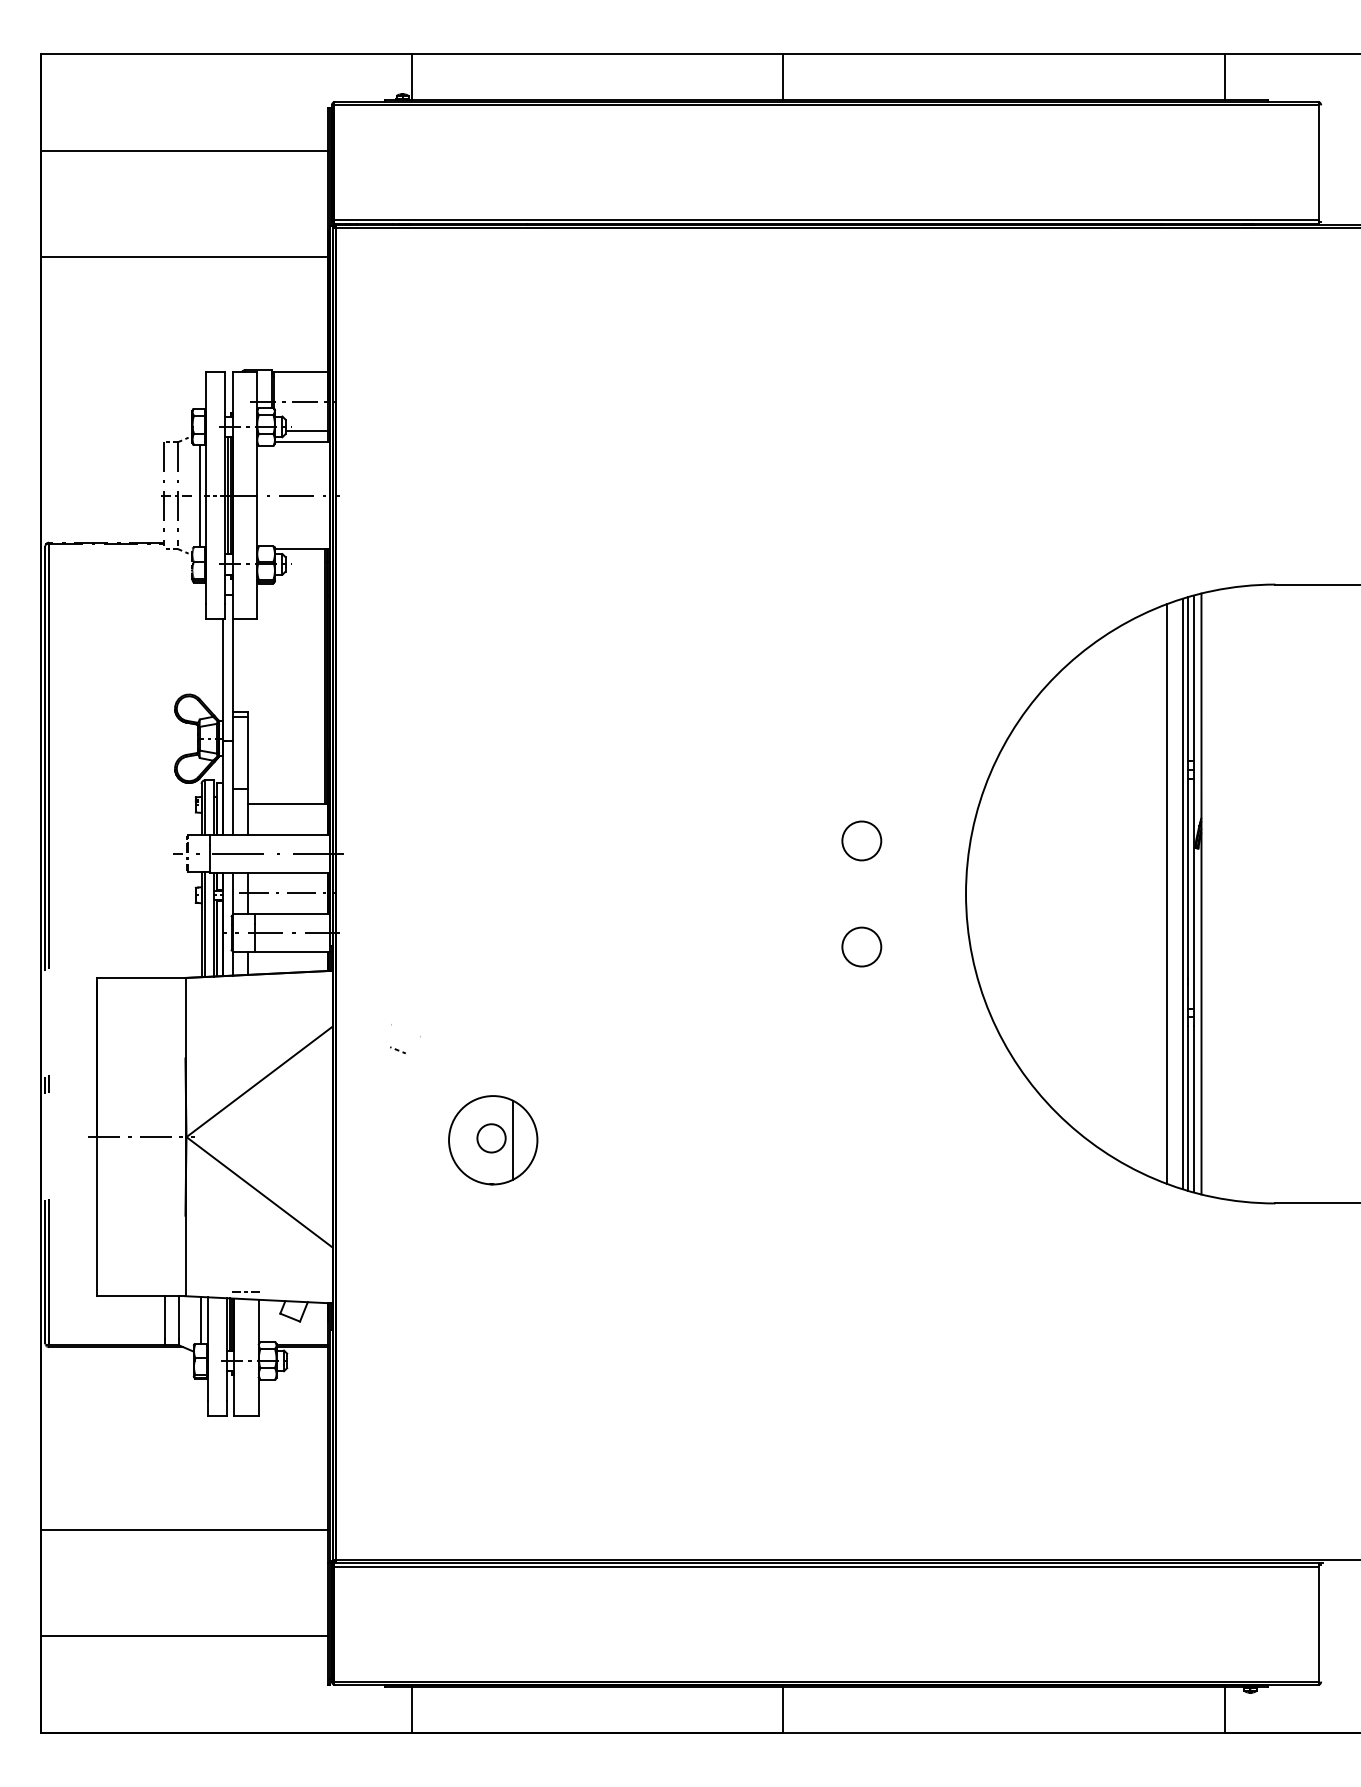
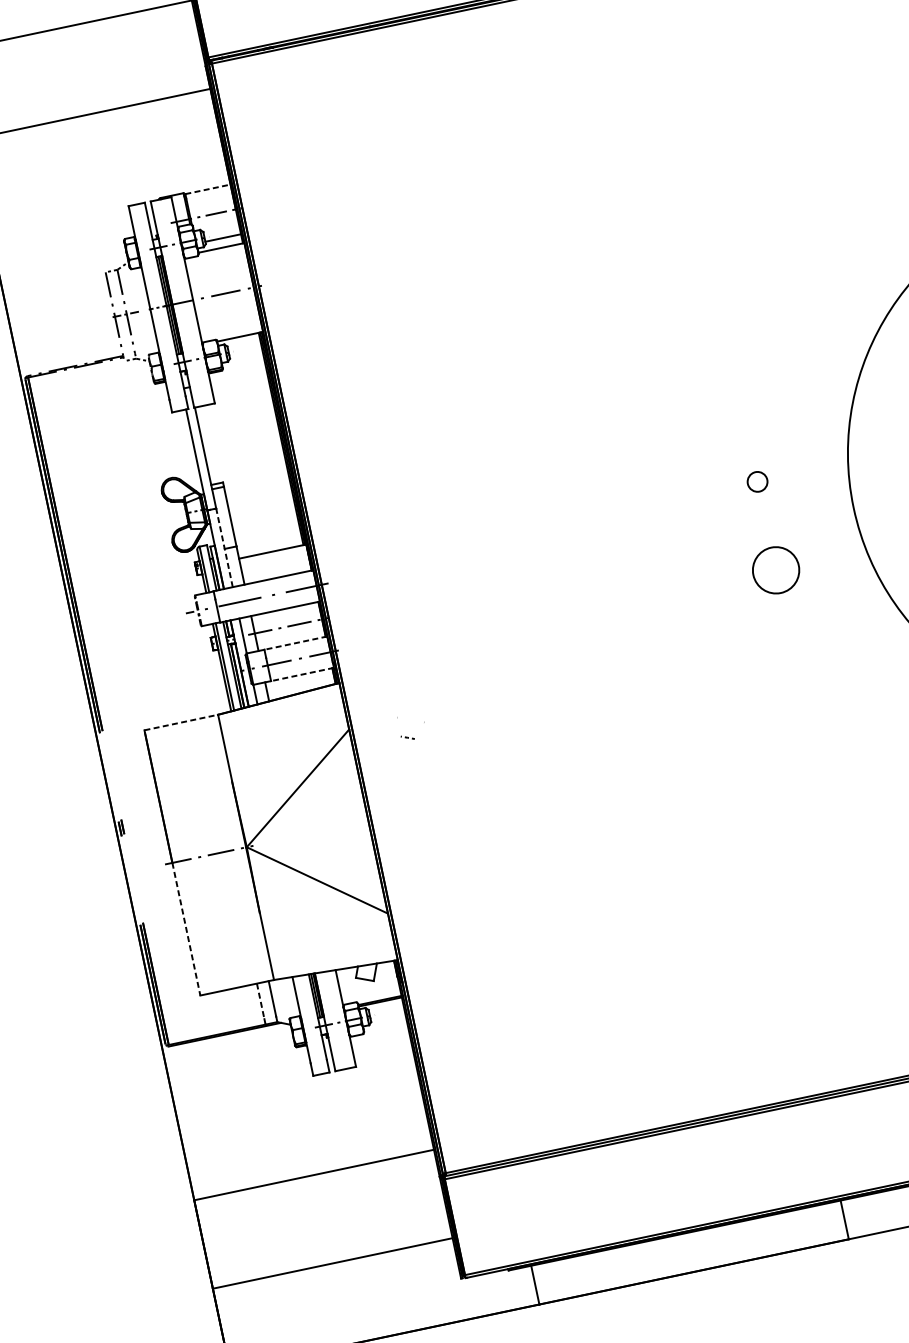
line: (301, 371) -> (208, 189), solid -> dashed
line: (199, 496) -> (145, 311), removed
line: (233, 787) -> (224, 547), solid -> dashed
circle: (861, 840) -> (757, 481), size x0.6
line: (292, 914) -> (296, 643), solid -> dashed
circle: (861, 946) -> (775, 569), size x1.4
line: (292, 952) -> (302, 674), solid -> dashed
line: (141, 977) -> (181, 722), solid -> dashed
part: (493, 1140) -> (503, 796), removed
line: (97, 1216) -> (186, 929), solid -> dashed
line: (246, 1292) -> (324, 966), removed
line: (165, 1318) -> (261, 1002), solid -> dashed
line: (201, 1319) -> (291, 996), removed

